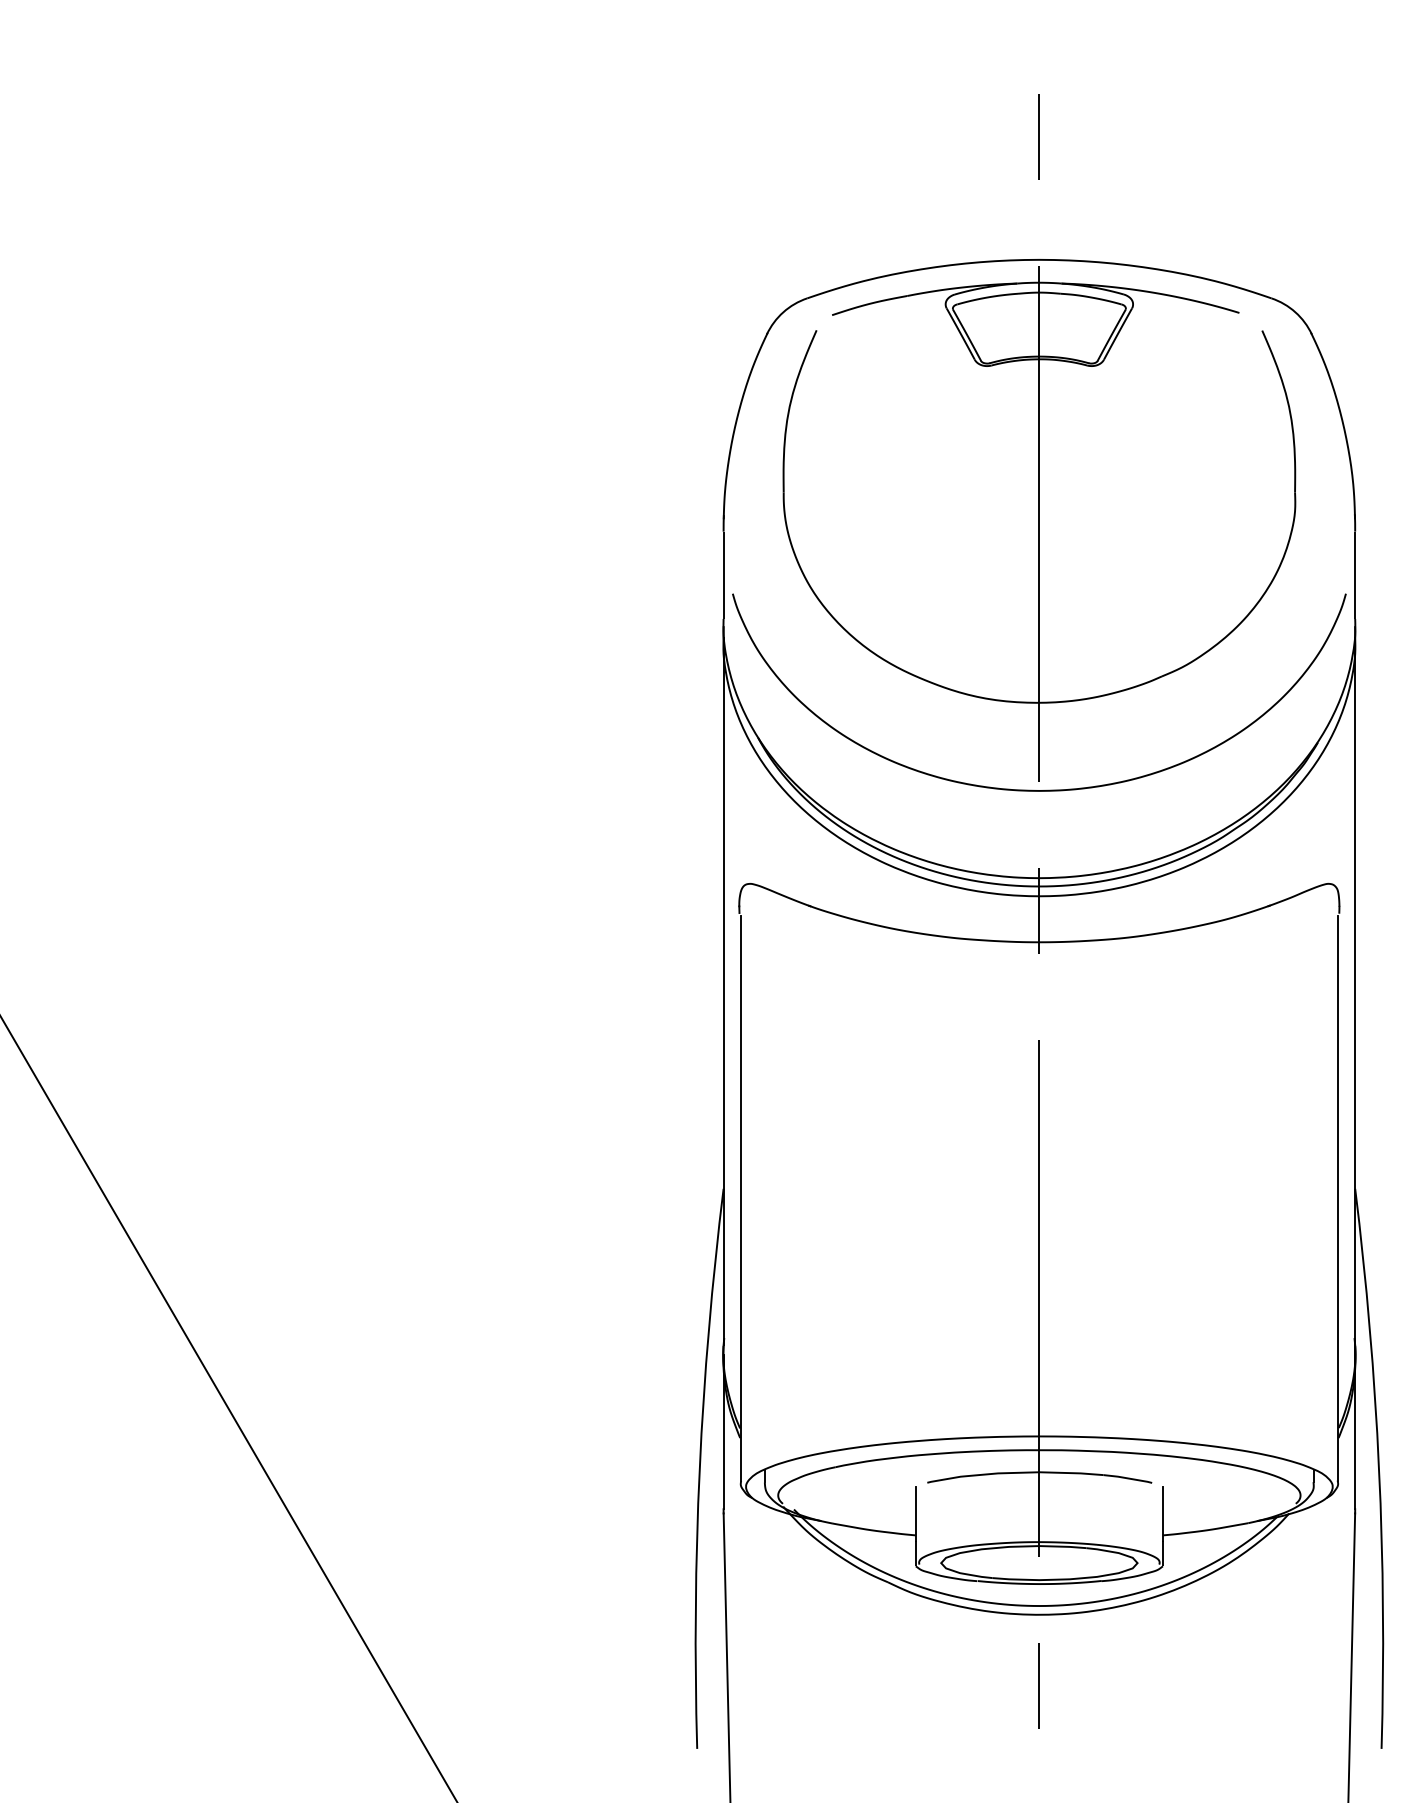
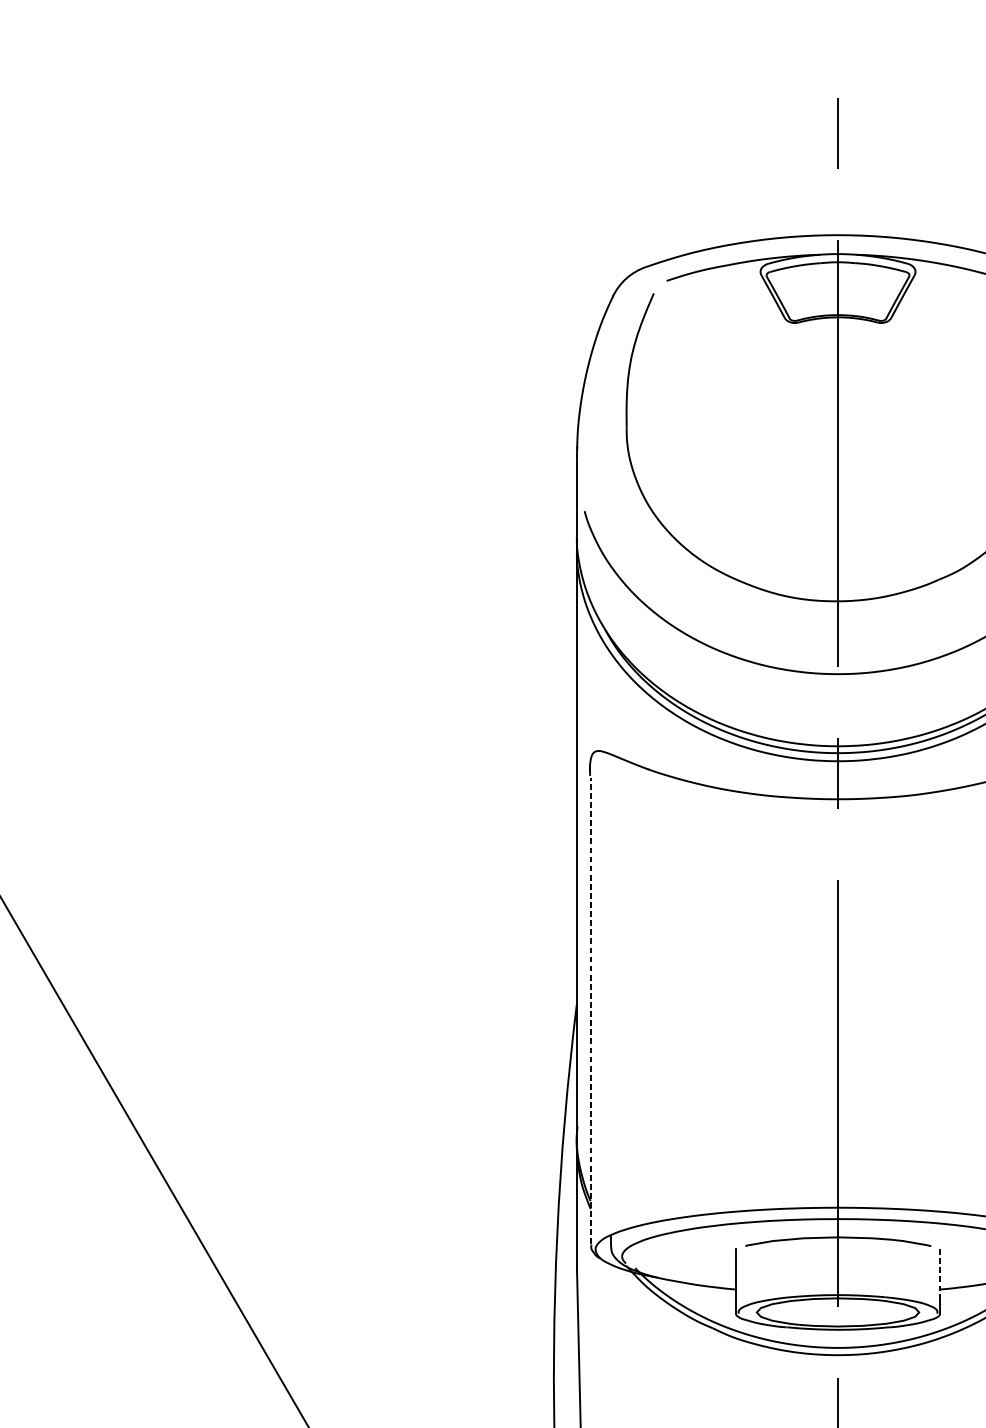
line: (740, 1197) -> (590, 1010), solid -> dashed
line: (1162, 1514) -> (939, 1272), solid -> dashed

